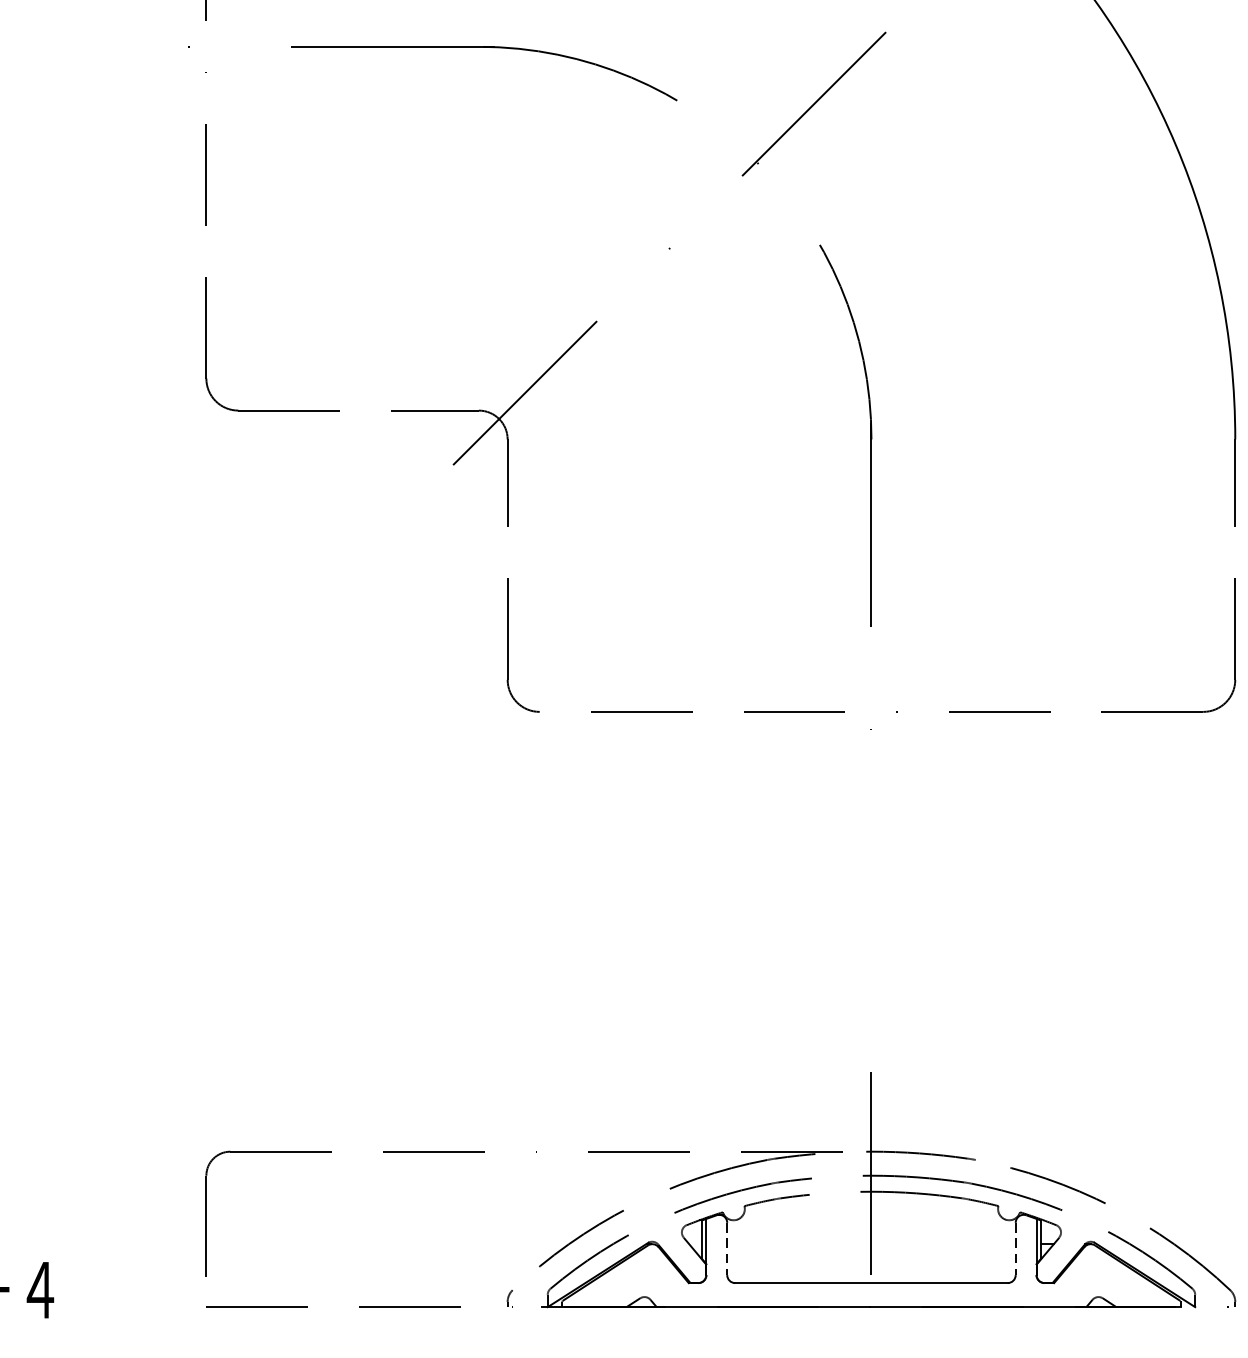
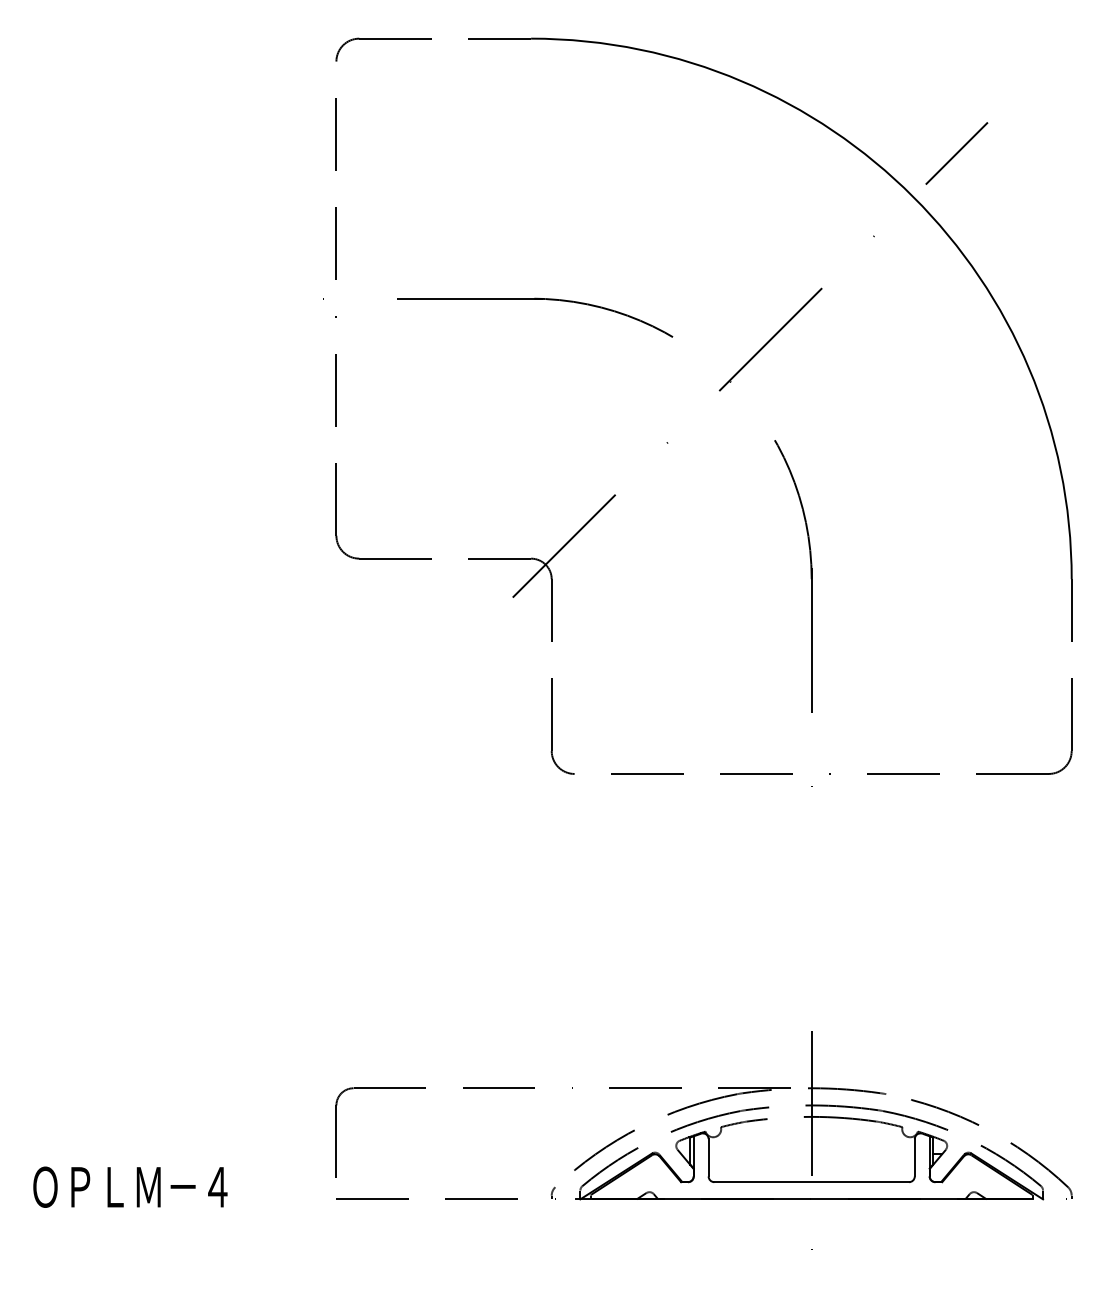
line: (727, 1248) -> (708, 1157), dashed -> solid
line: (1015, 1248) -> (914, 1157), dashed -> solid

